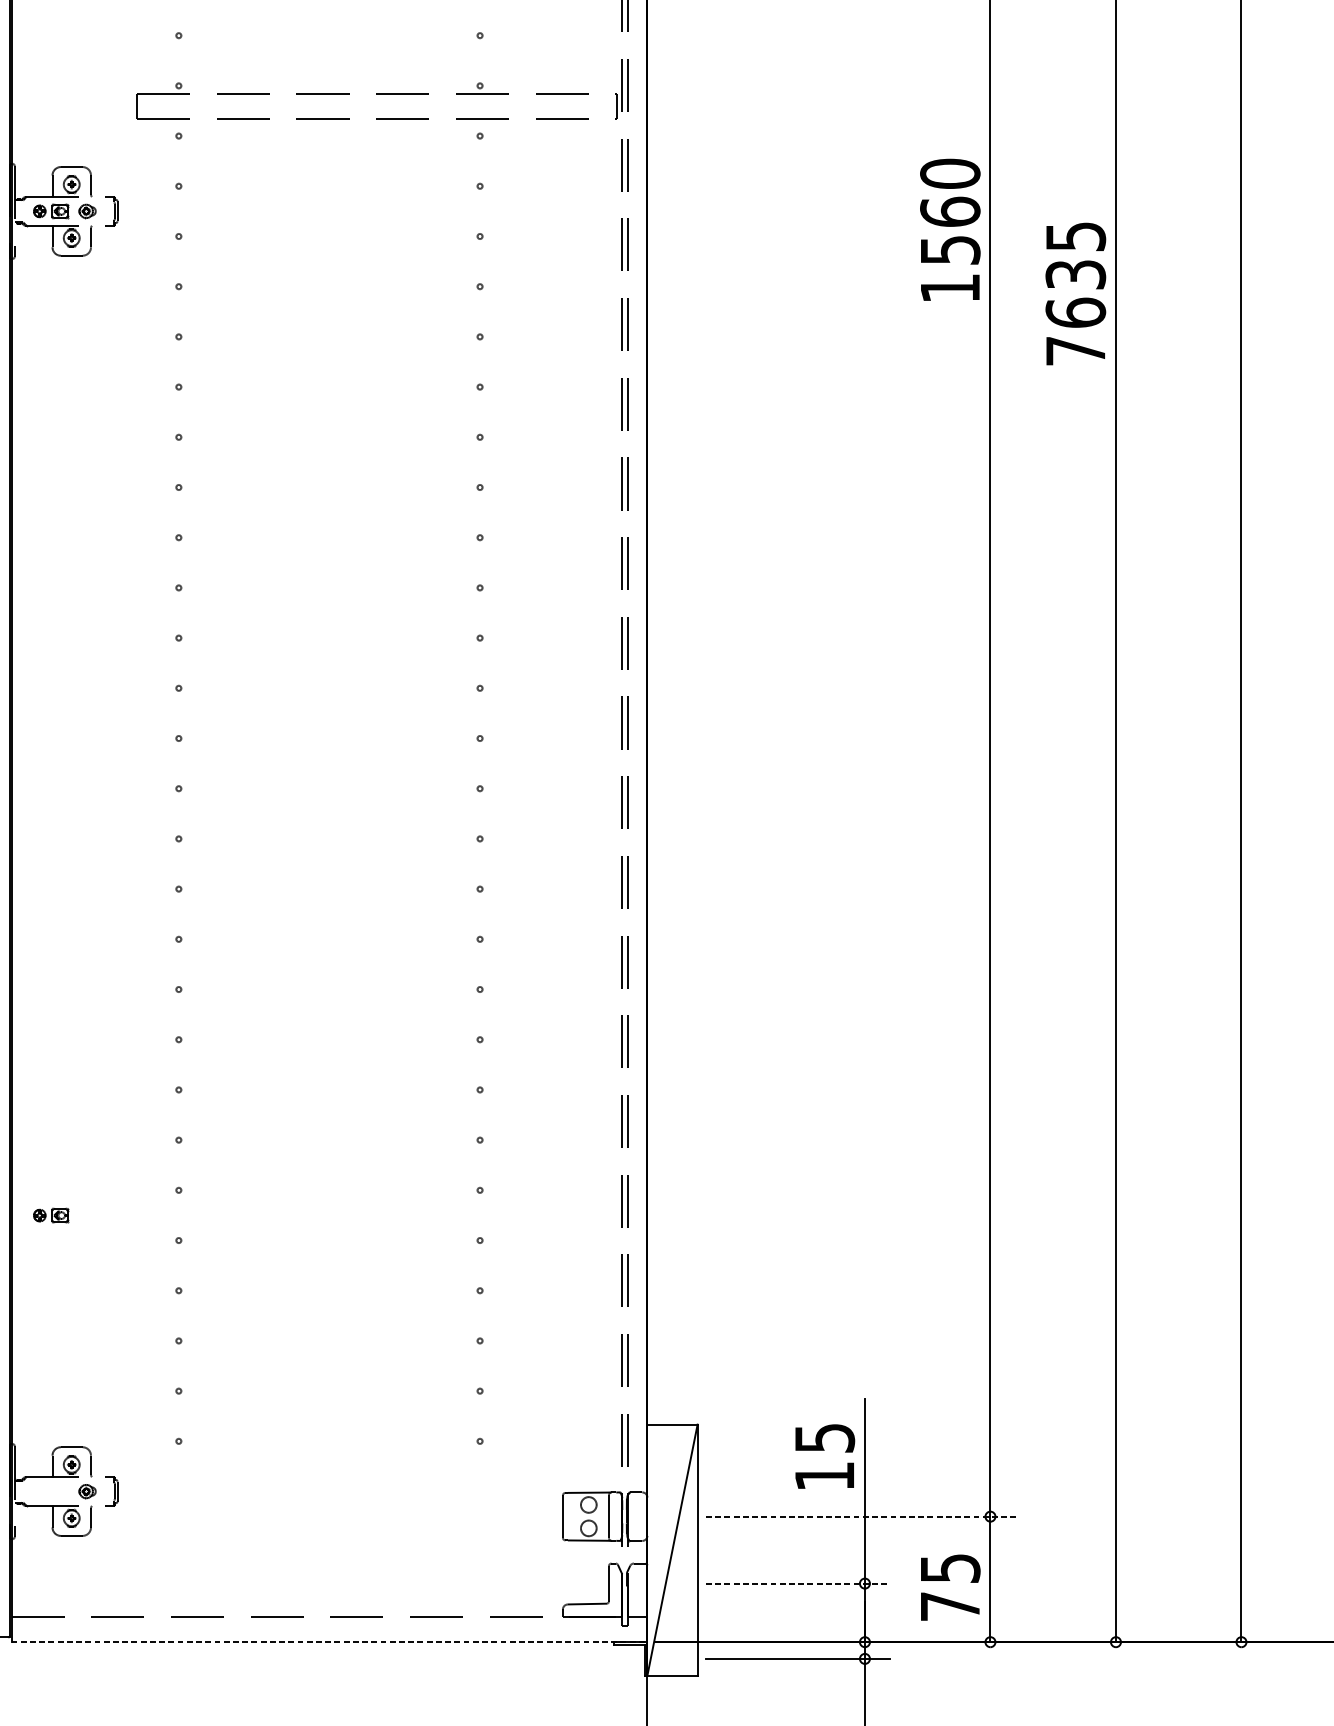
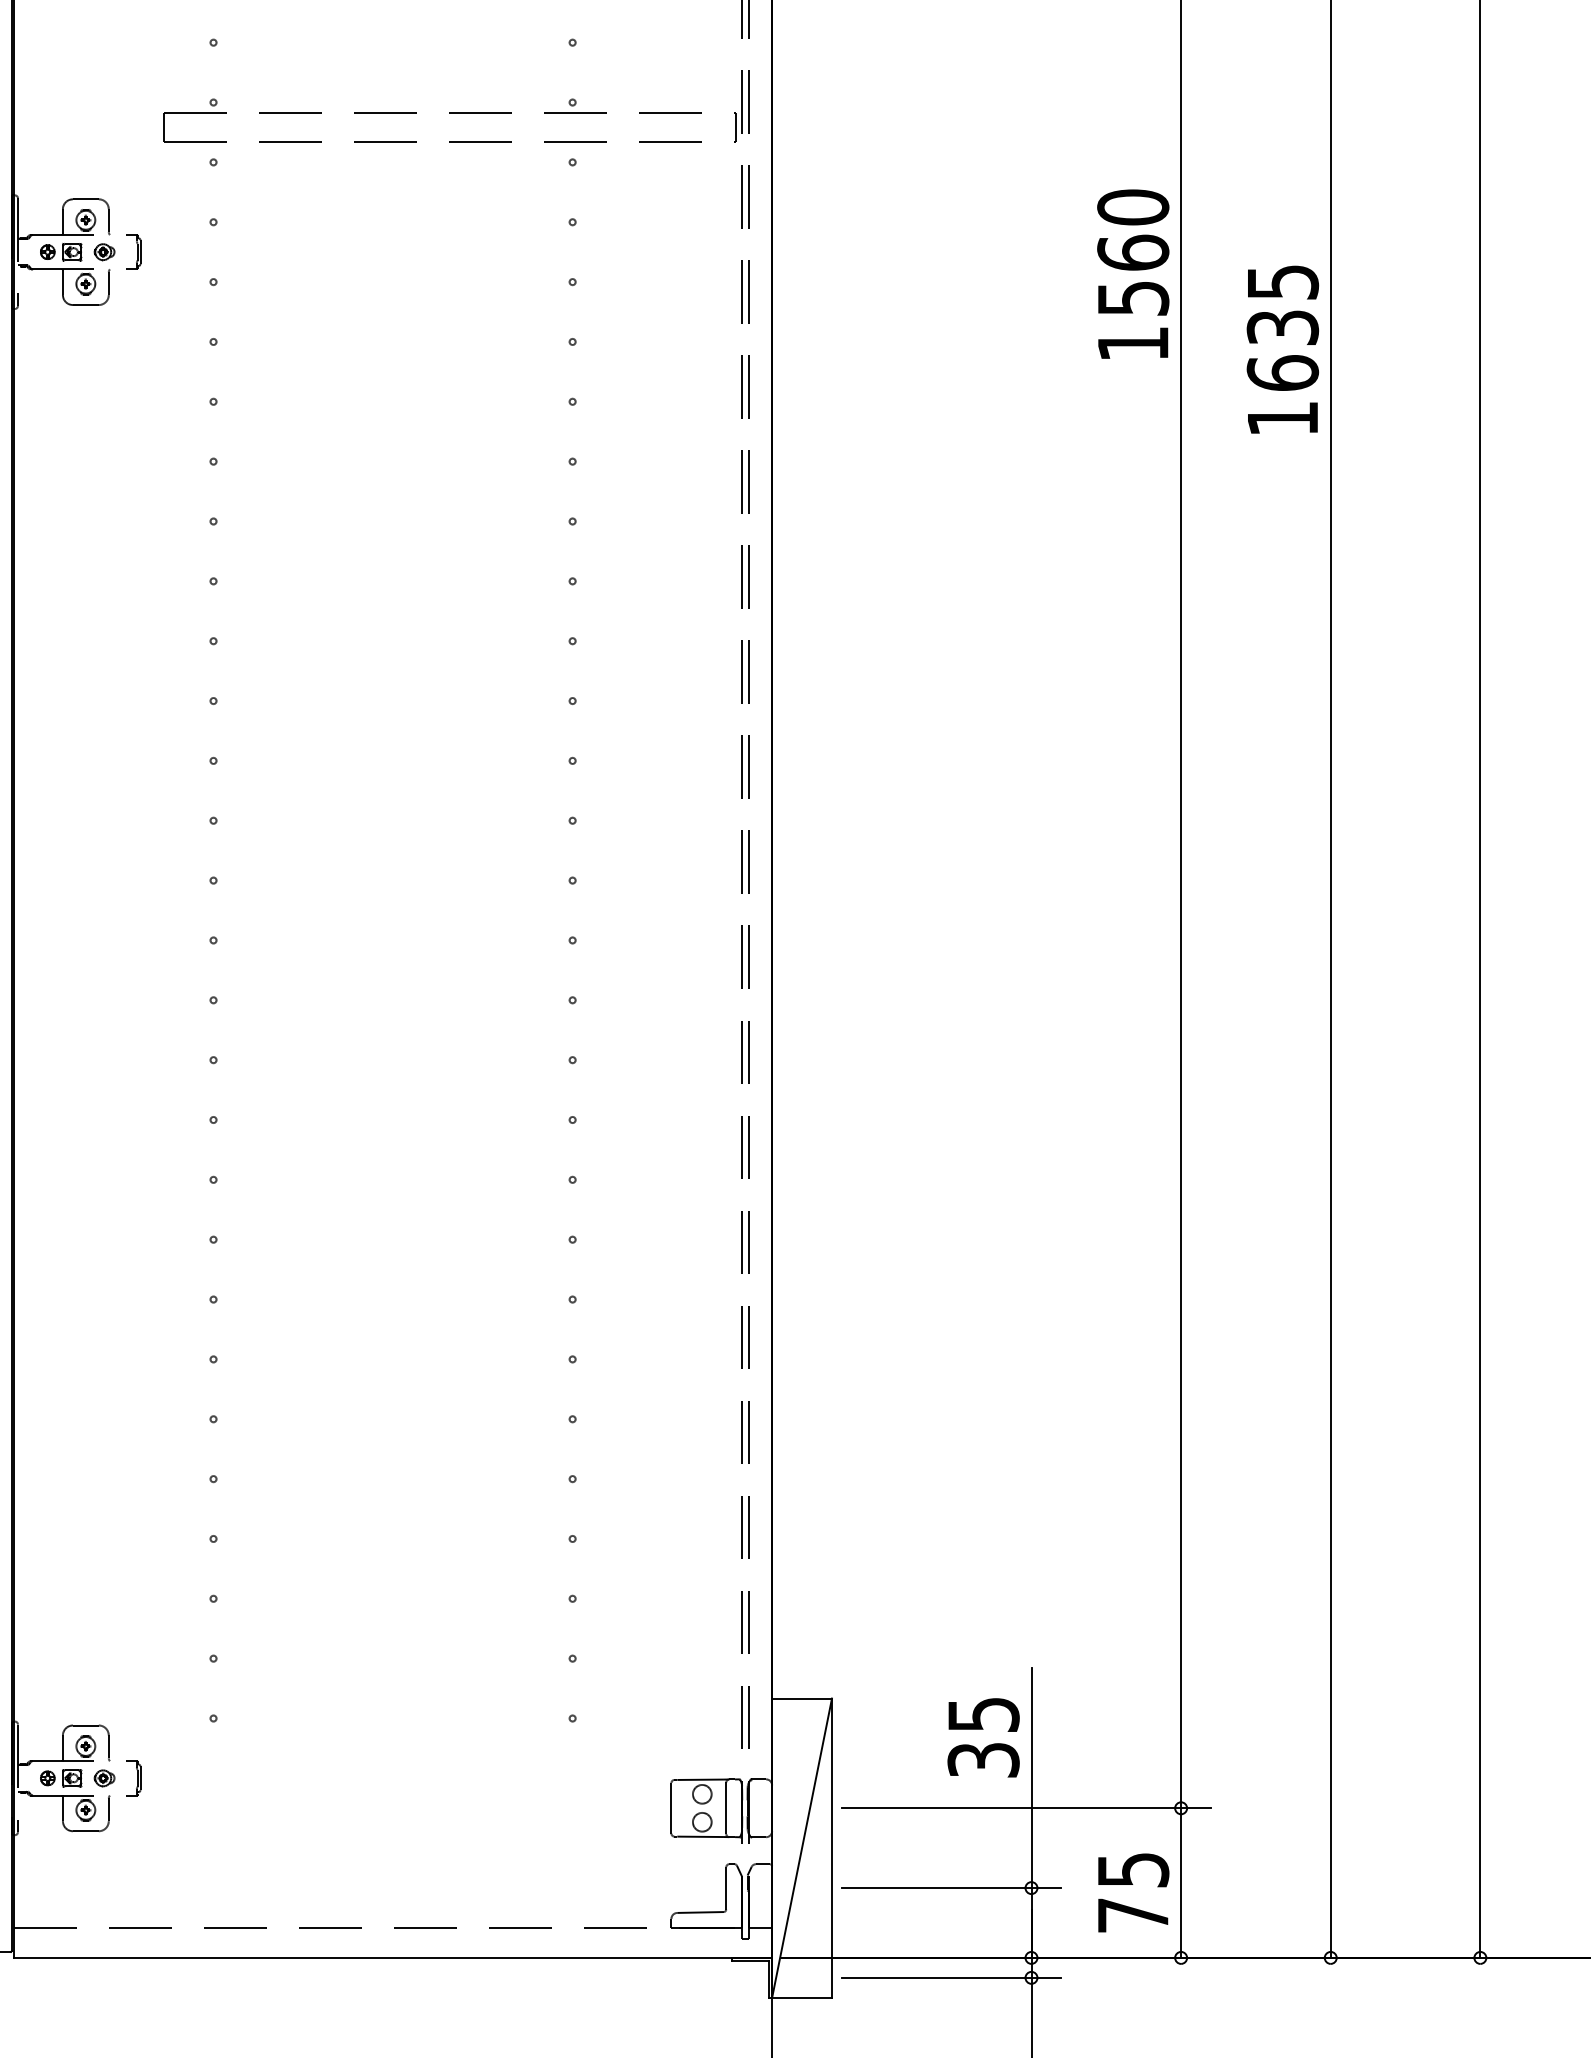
text: (1075, 350) -> (1282, 418), 7635 -> 1635
part: (51, 1215) -> (61, 1778), moved
text: (824, 1476) -> (983, 1760), 15 -> 35
line: (860, 1516) -> (1026, 1808), dashed -> solid
line: (797, 1583) -> (951, 1888), dashed -> solid
line: (329, 1641) -> (393, 1957), dashed -> solid

